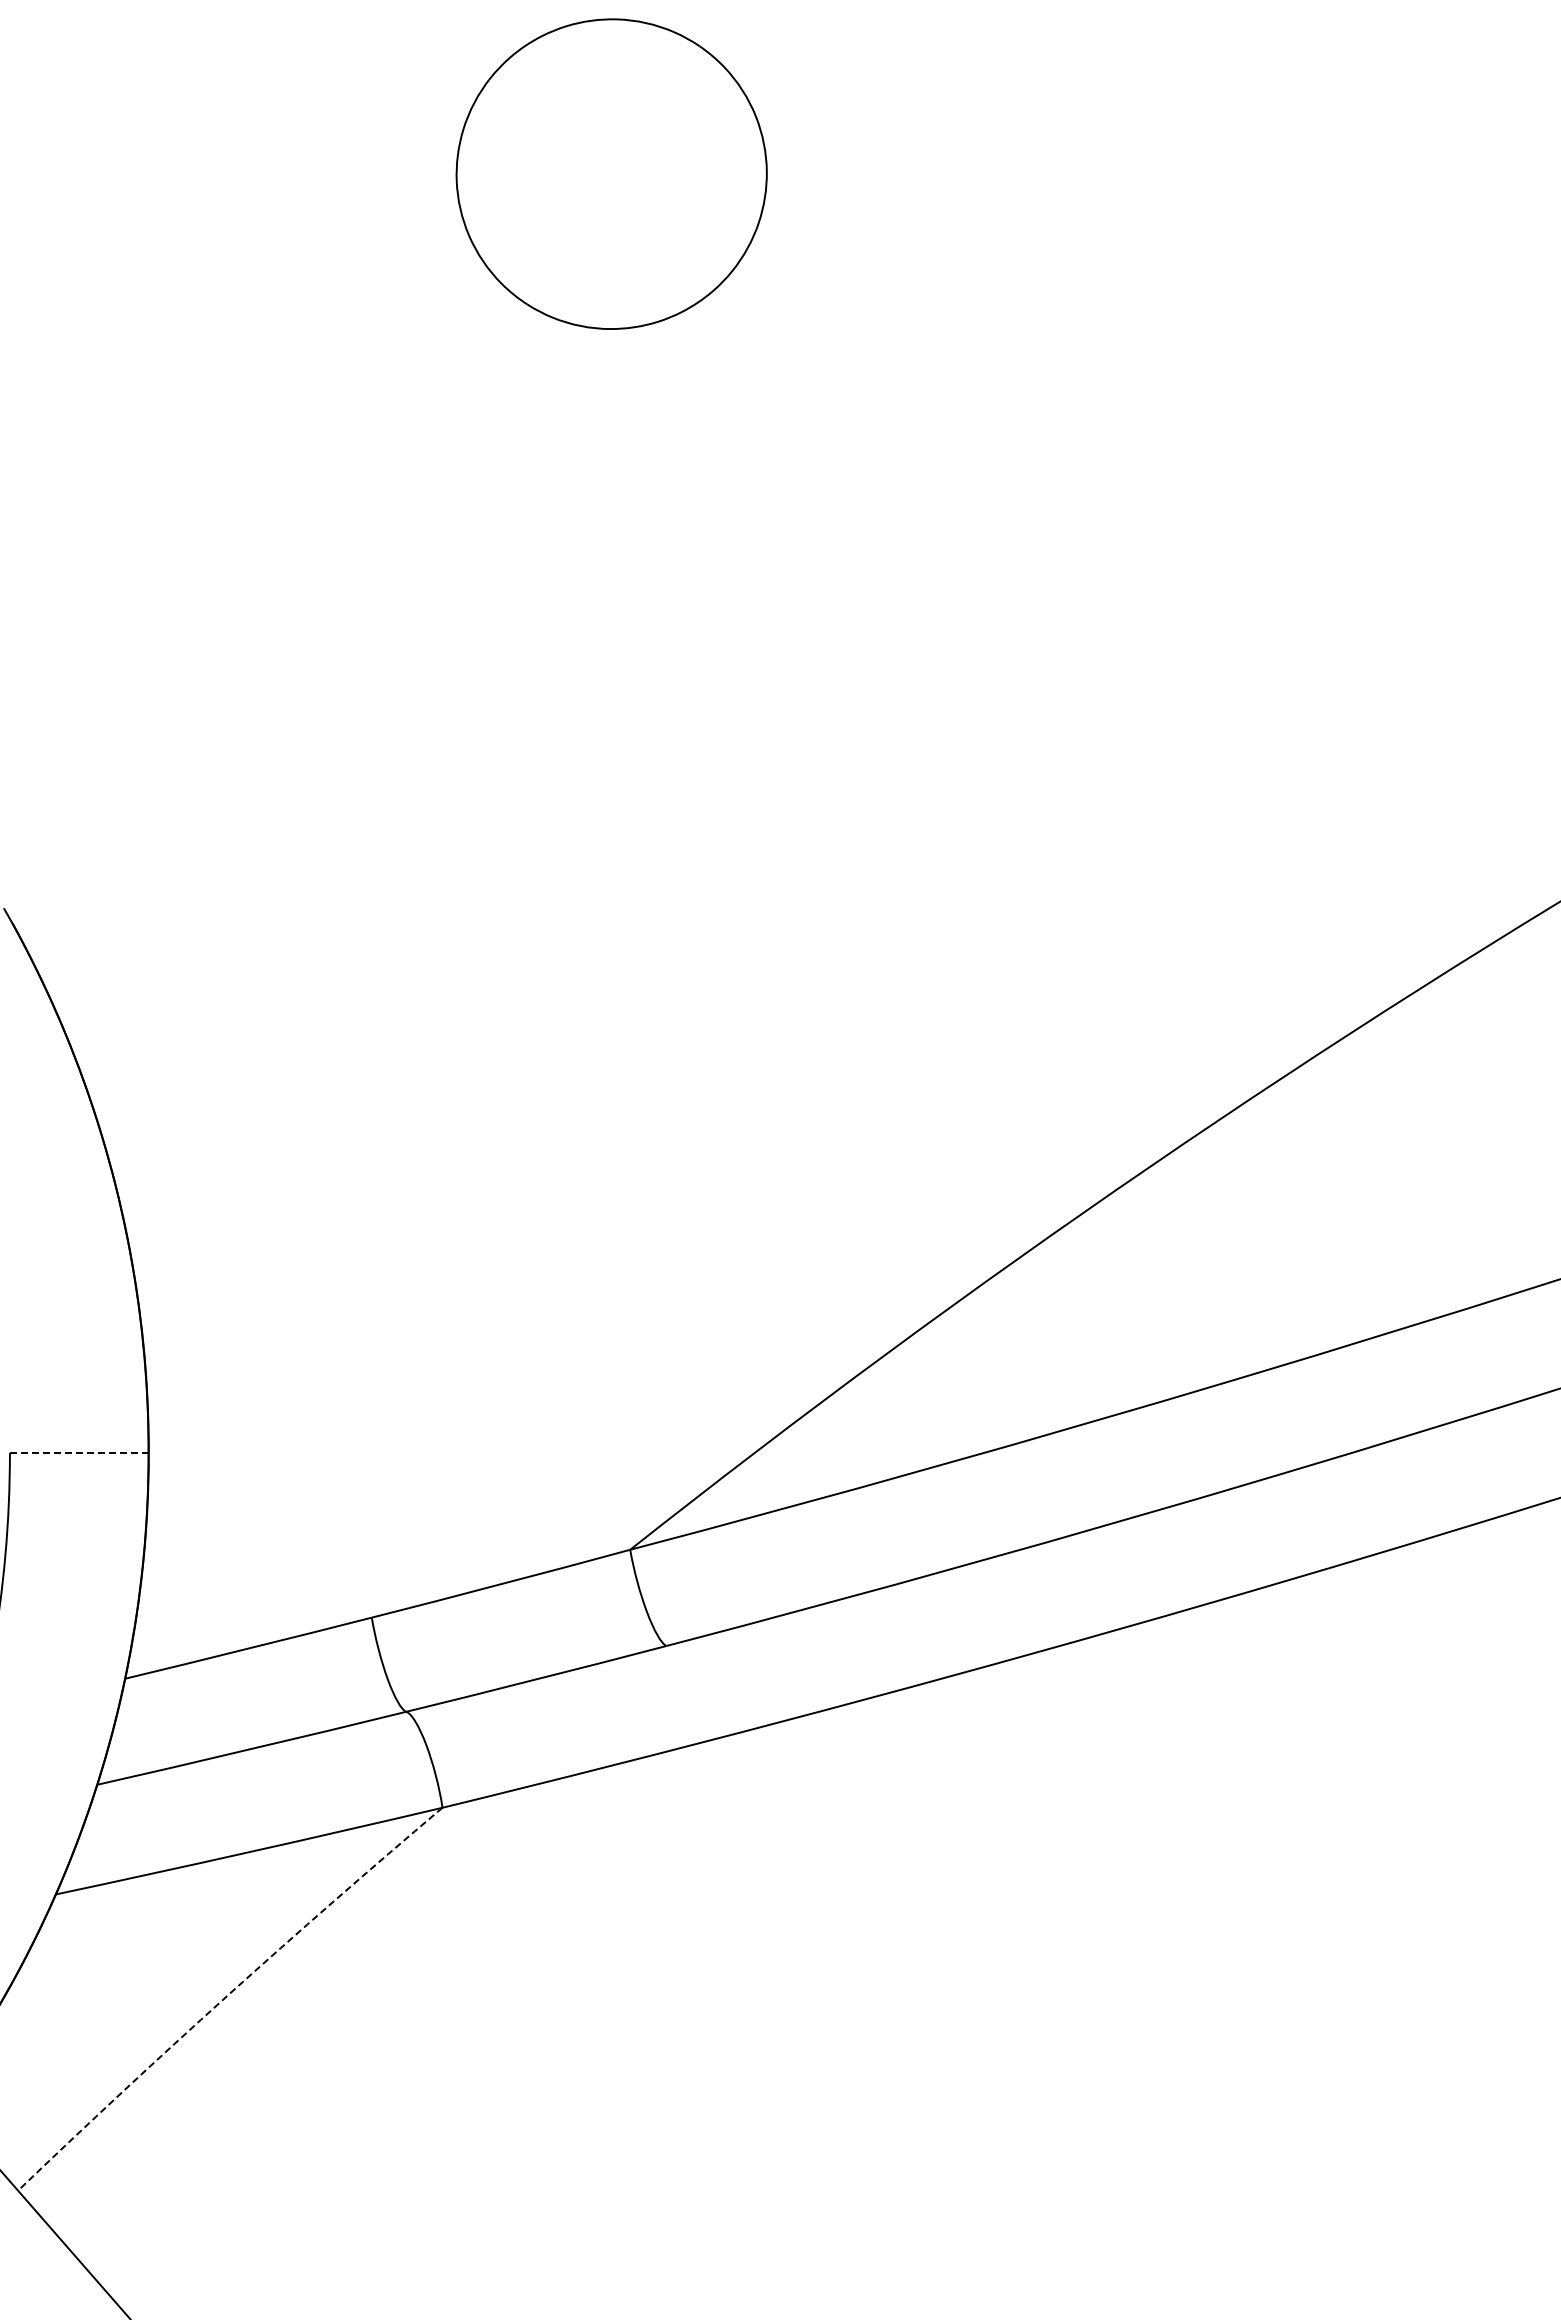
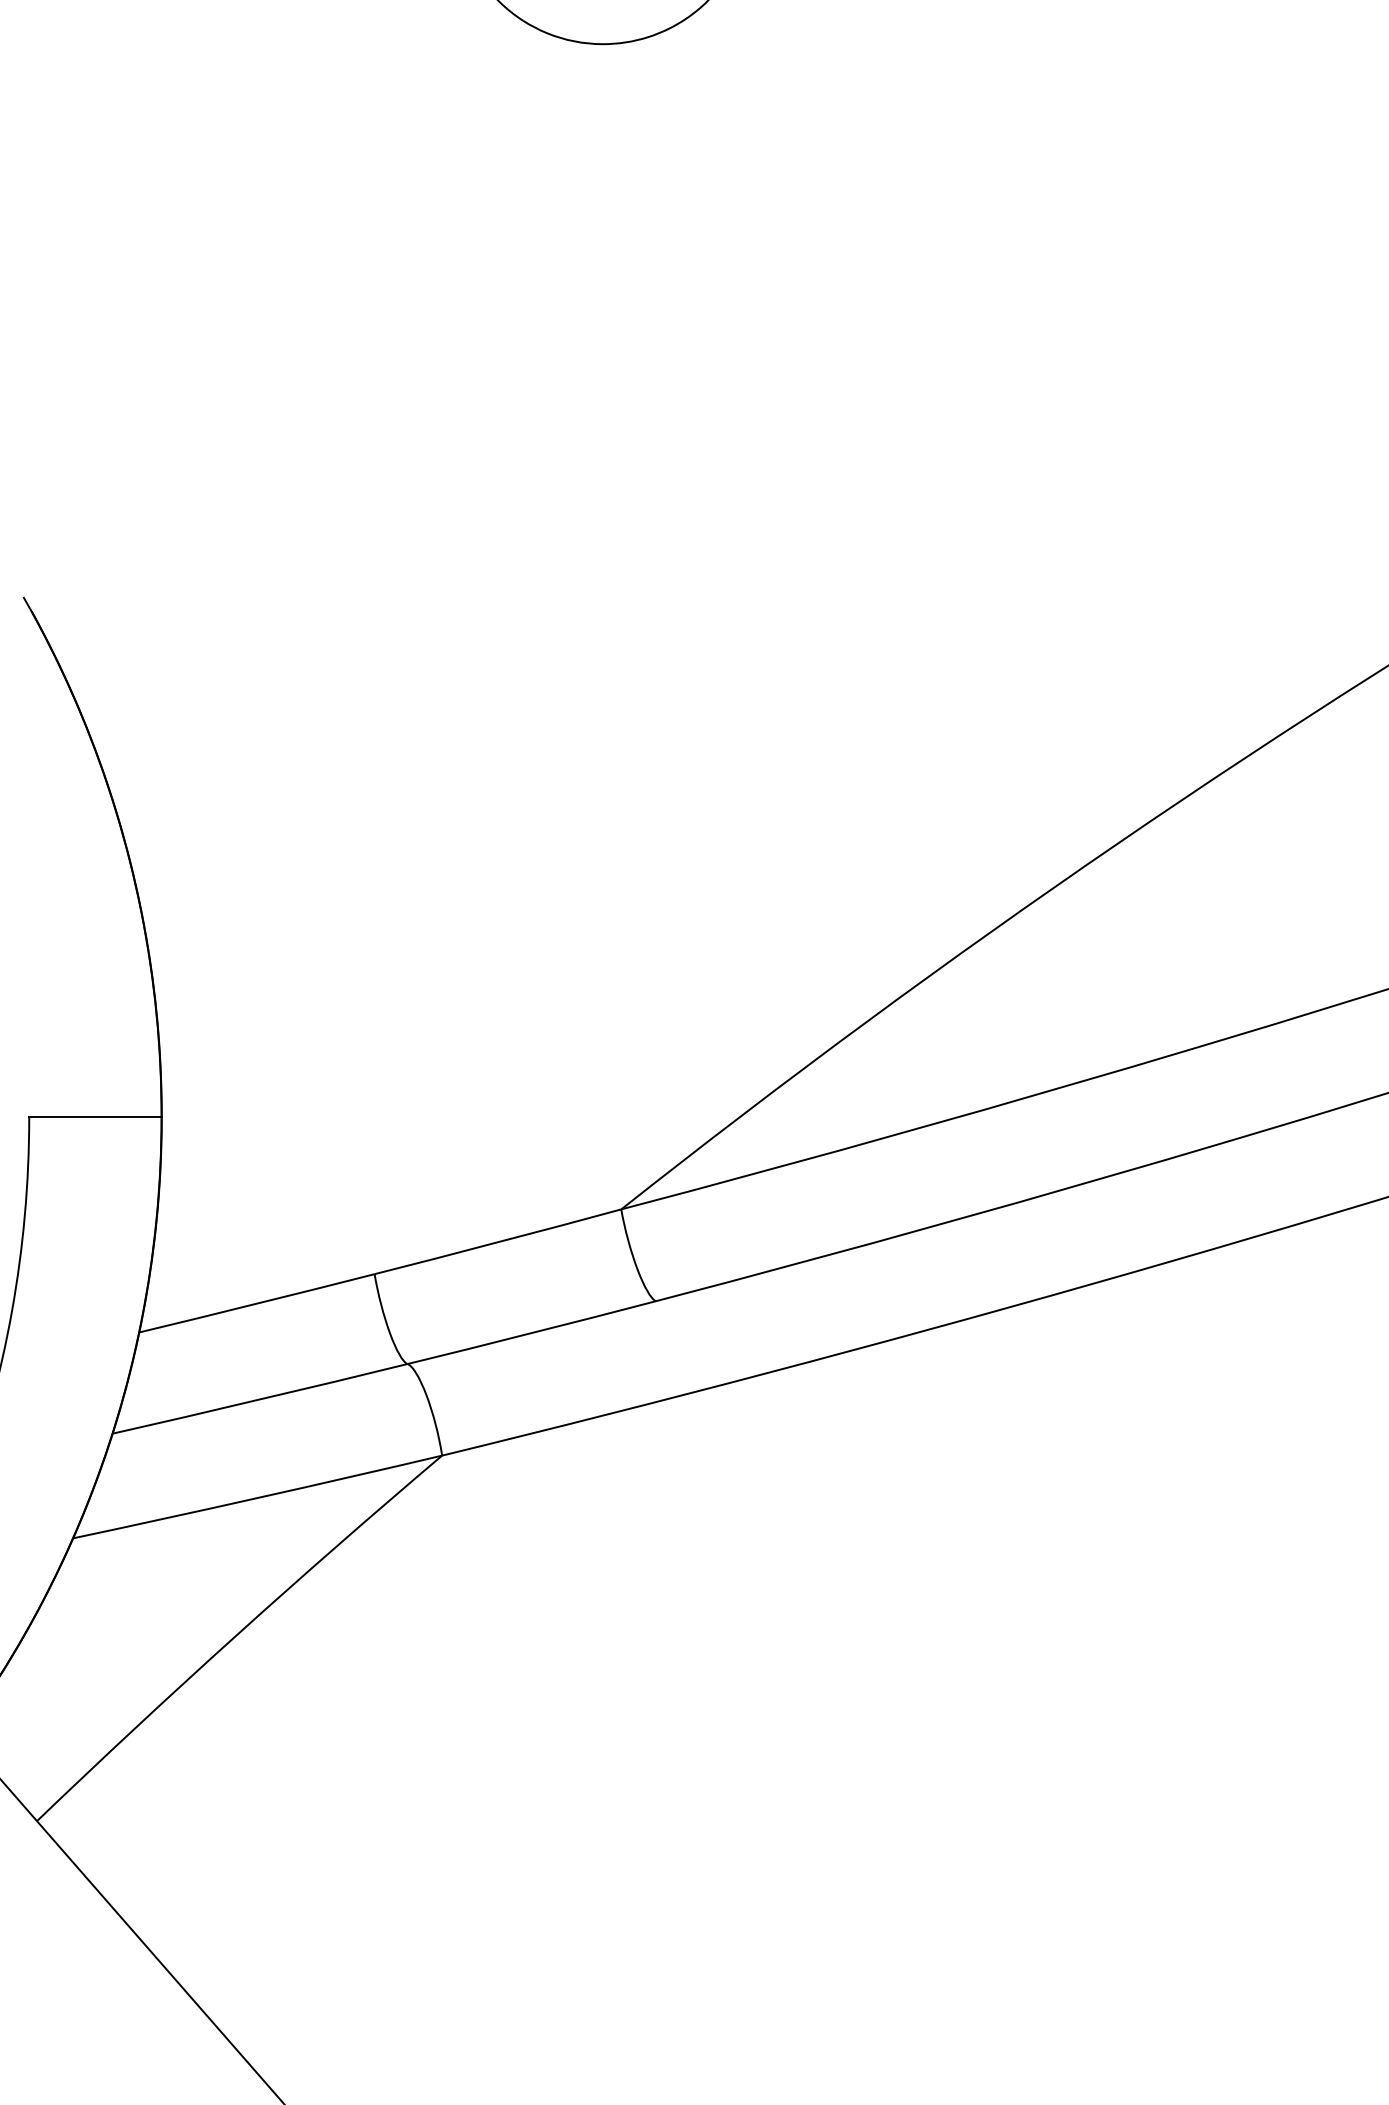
line: (78, 1452) -> (94, 1116), dashed -> solid
arc: (227, 1995) -> (236, 1634), dashed -> solid

